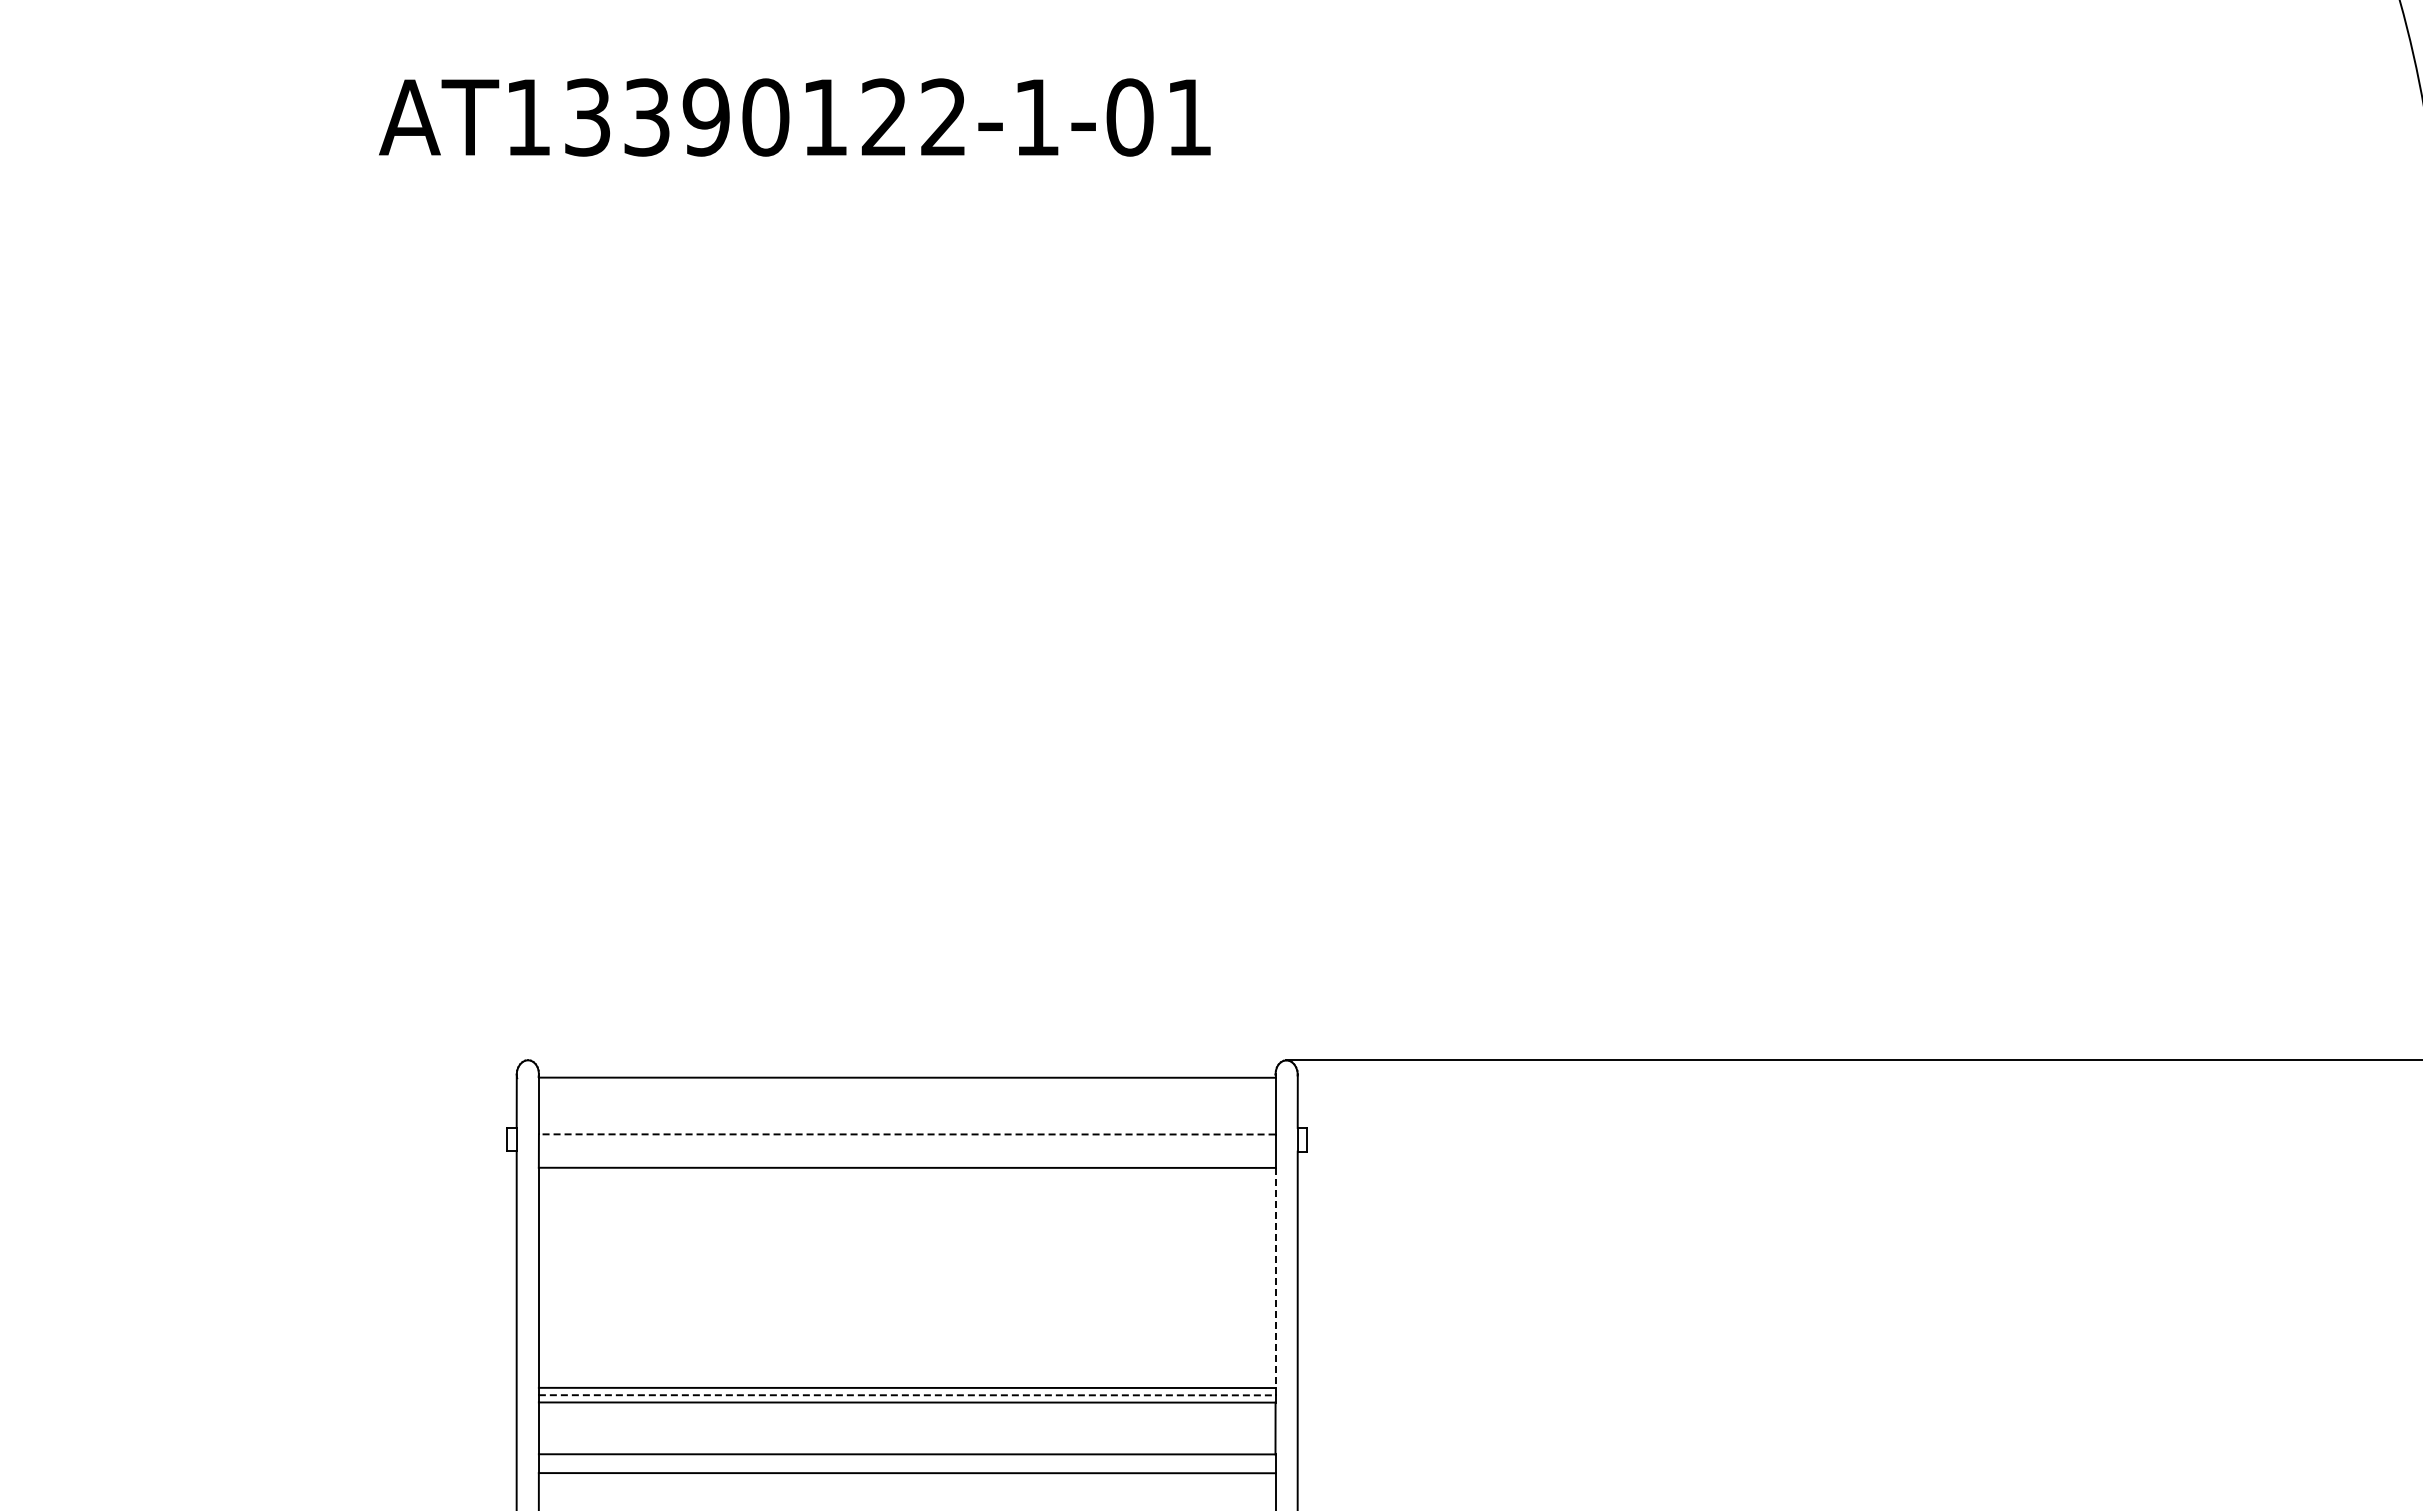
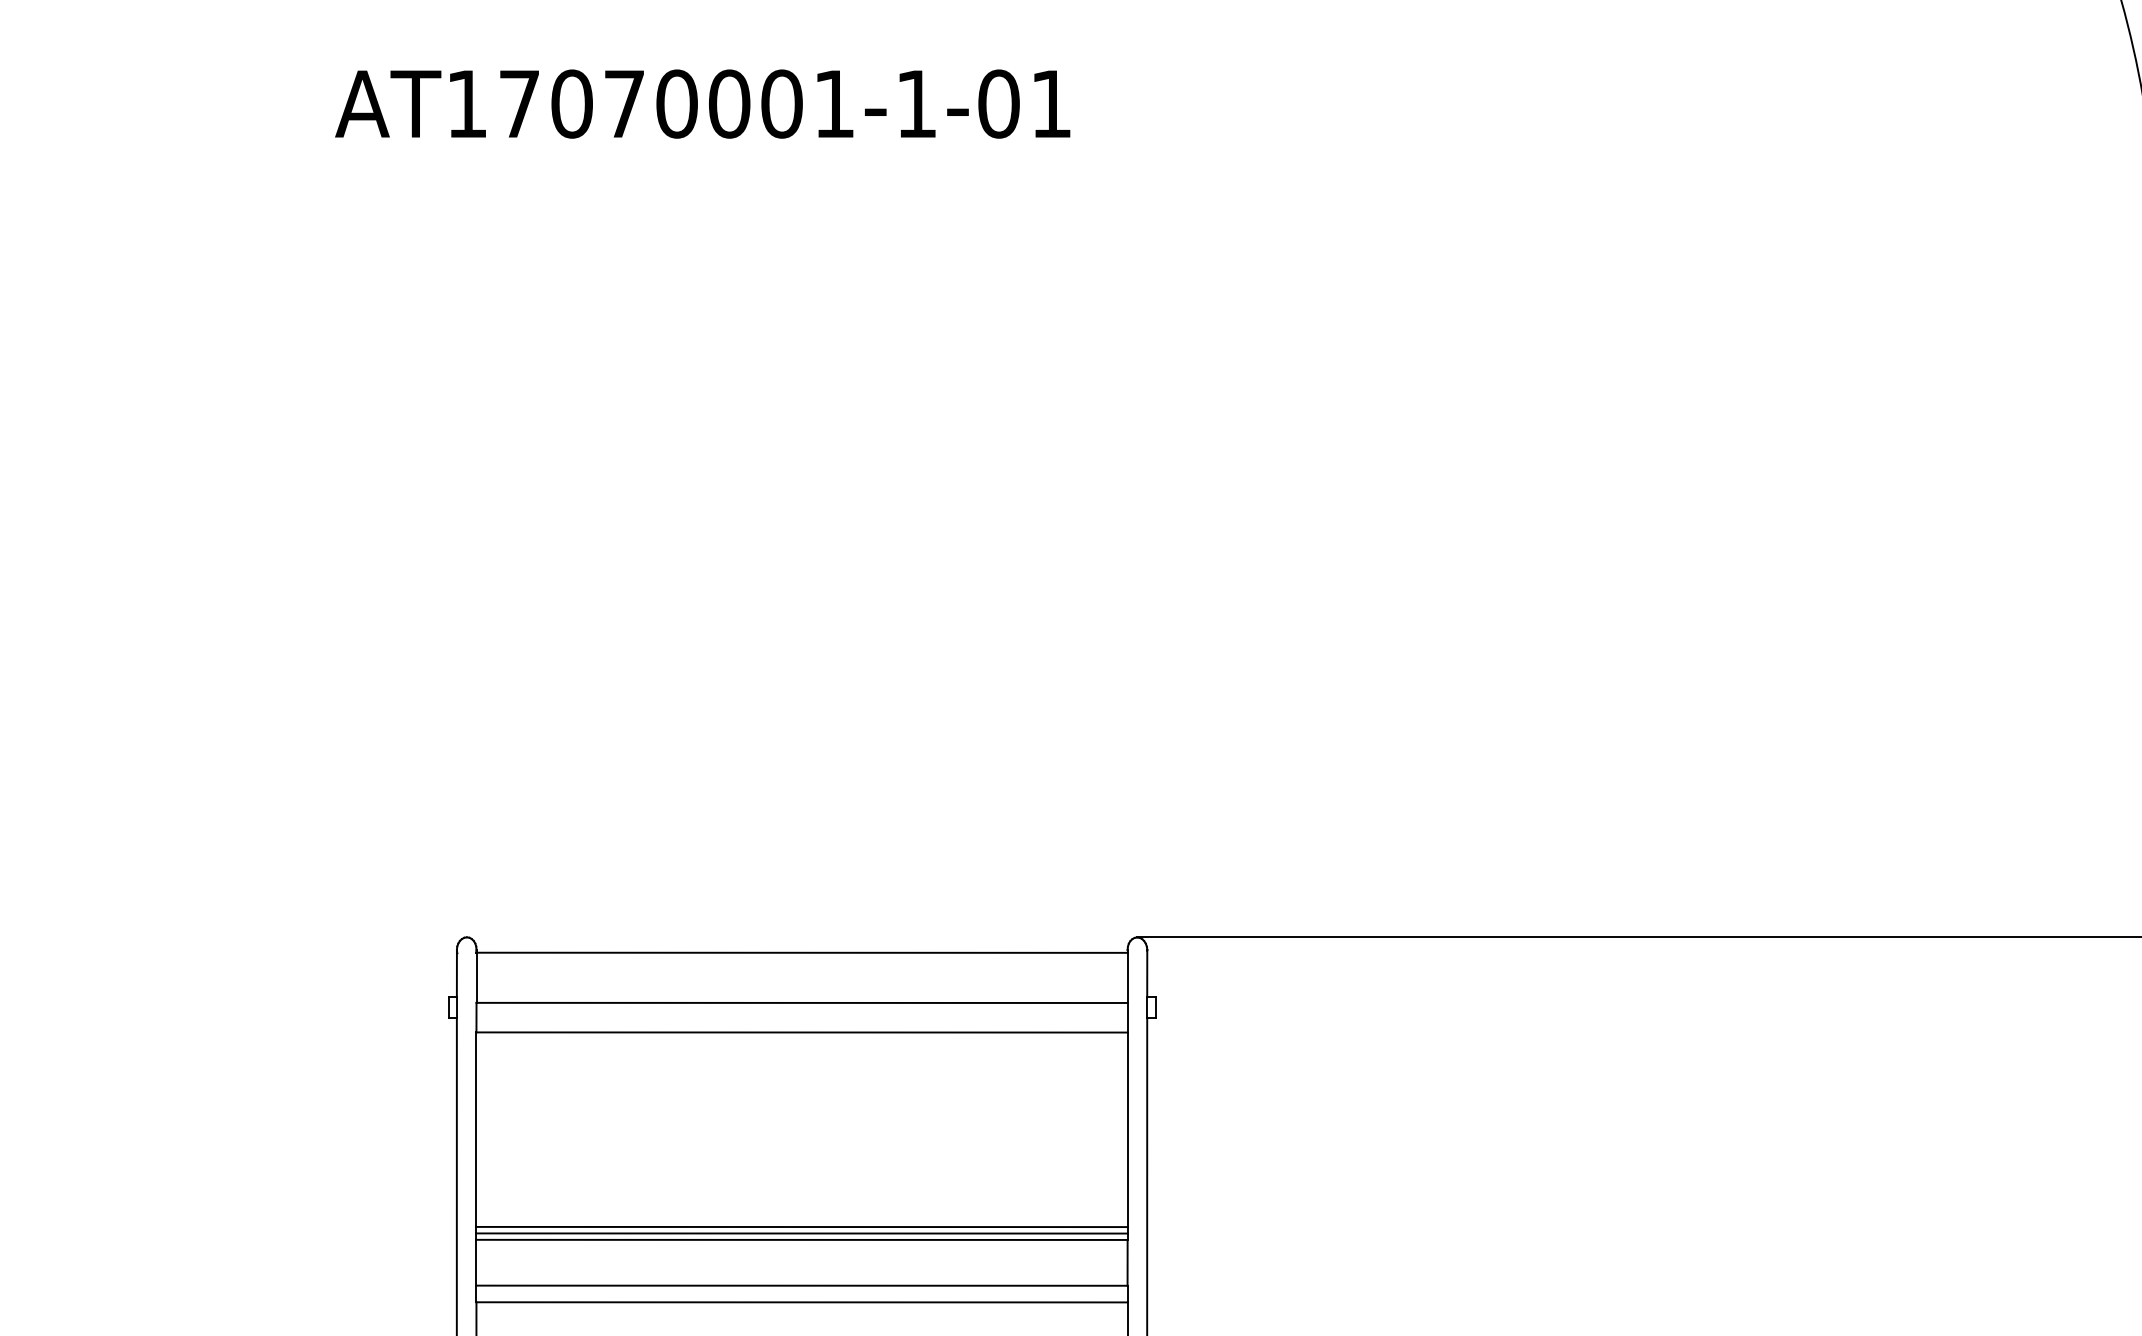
text: (765, 117) -> (676, 104), AT13390122-1-01 -> AT17070001-1-01
line: (906, 1134) -> (801, 1002), dashed -> solid
line: (1275, 1278) -> (1127, 1130), dashed -> solid
line: (907, 1395) -> (802, 1233), dashed -> solid

